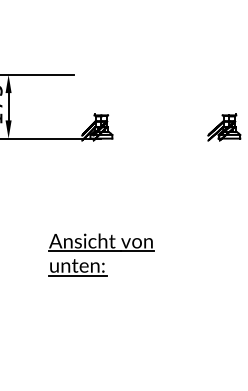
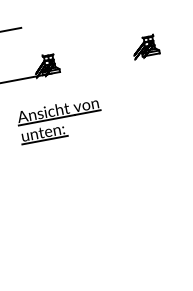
part: (101, 254) -> (60, 120), moved

